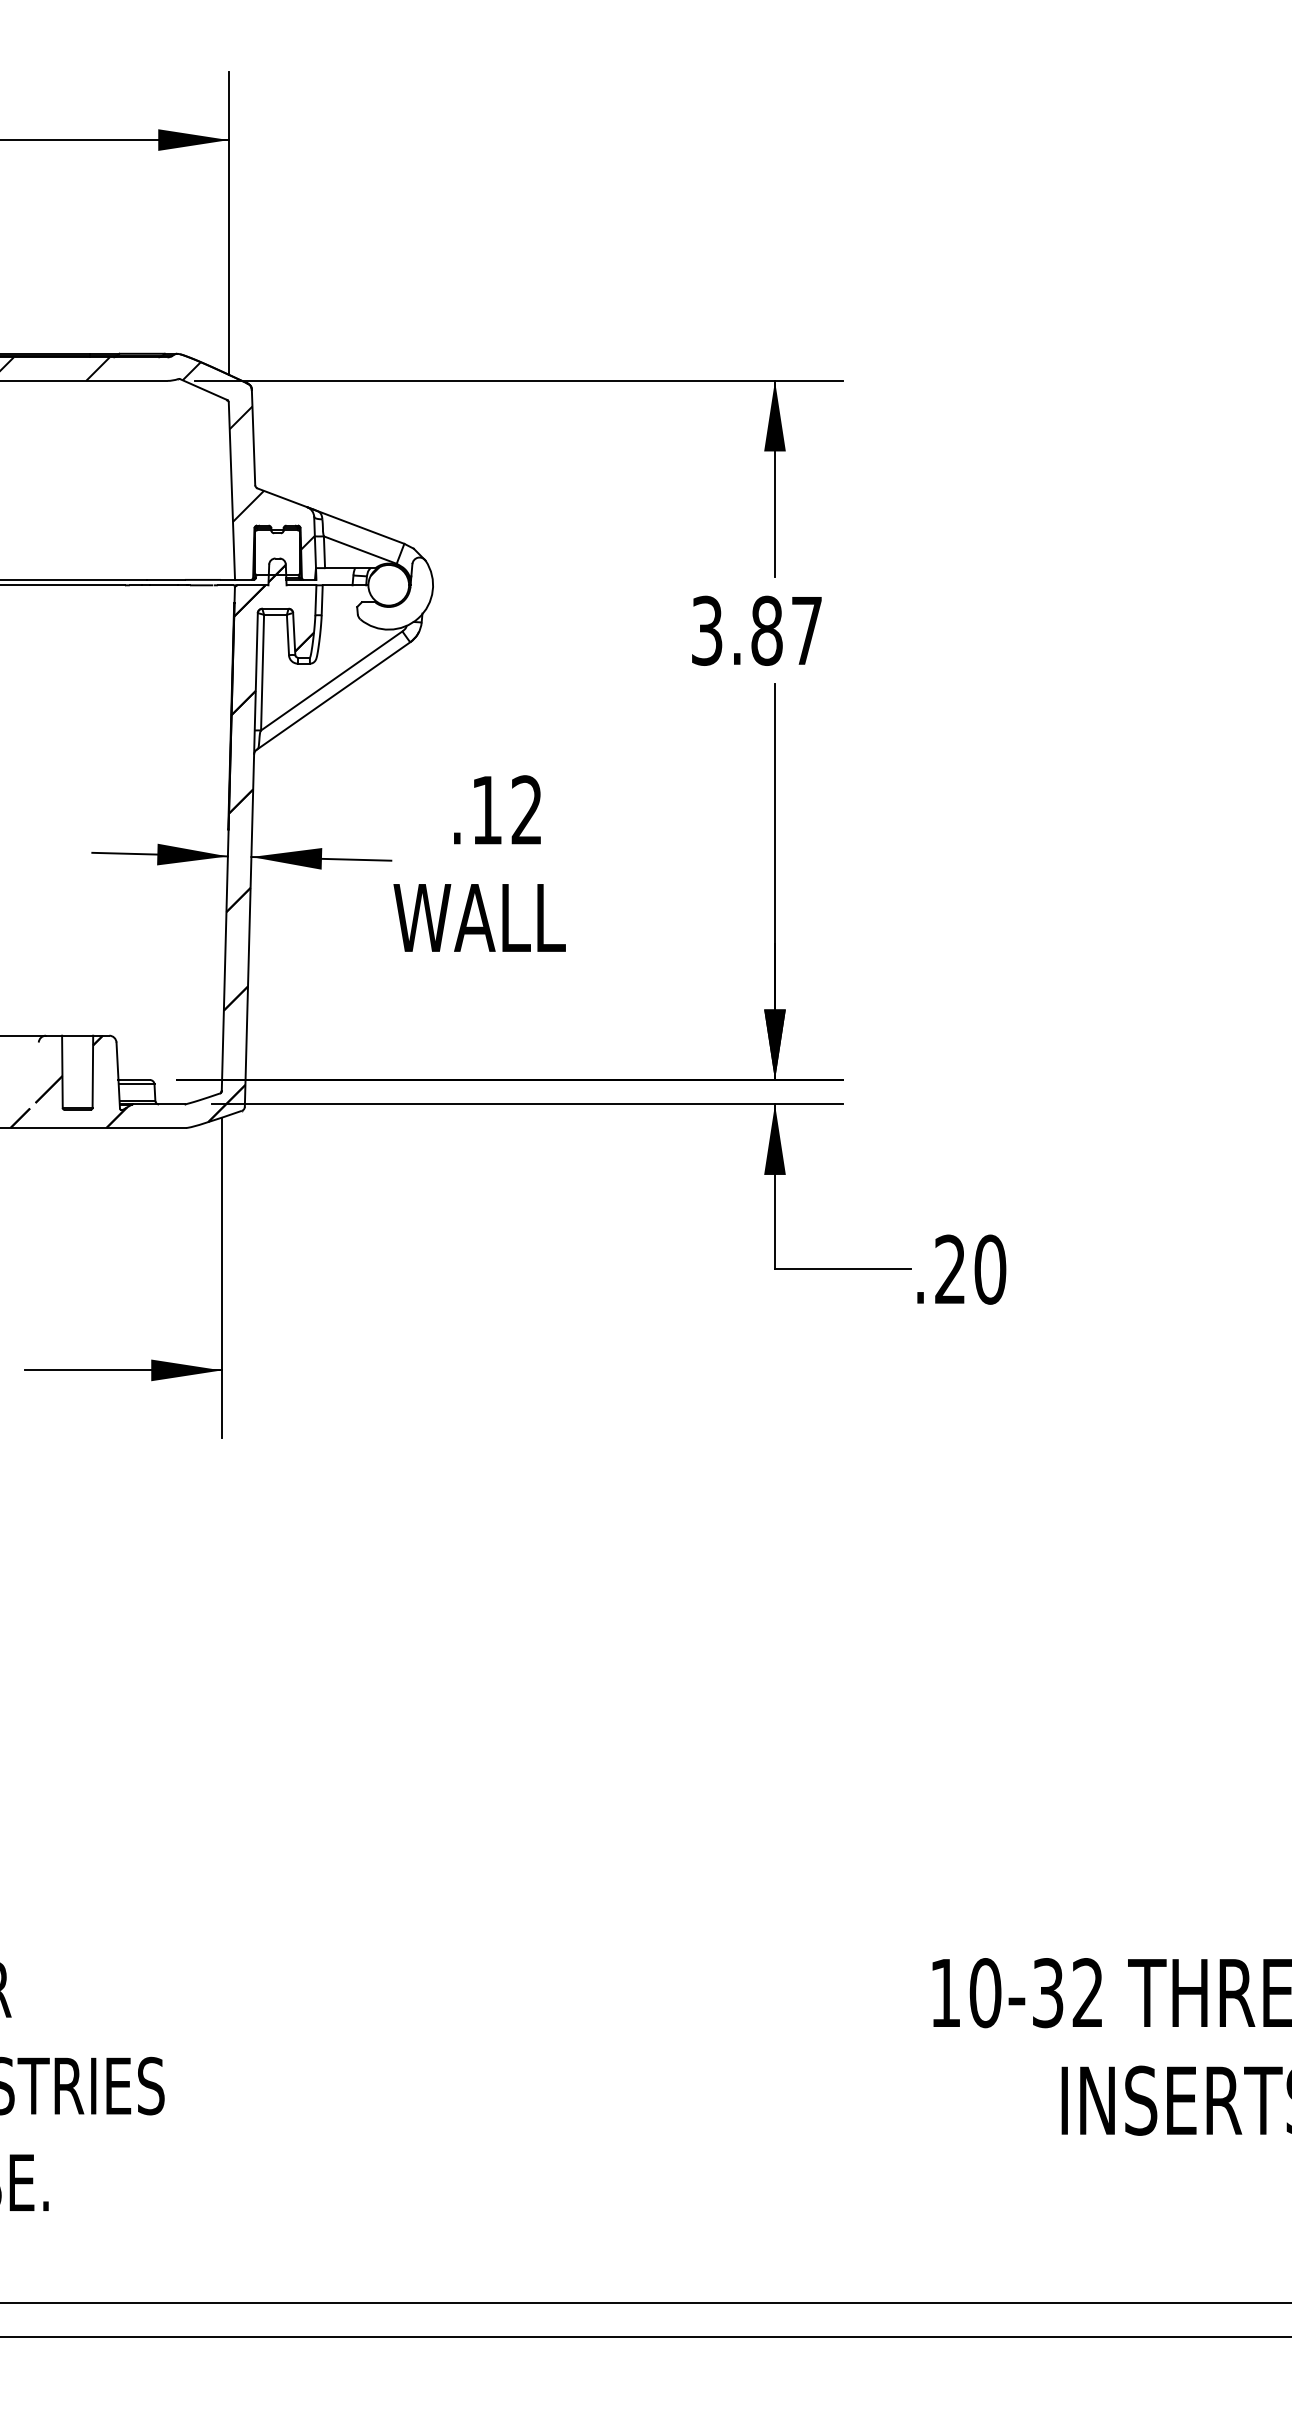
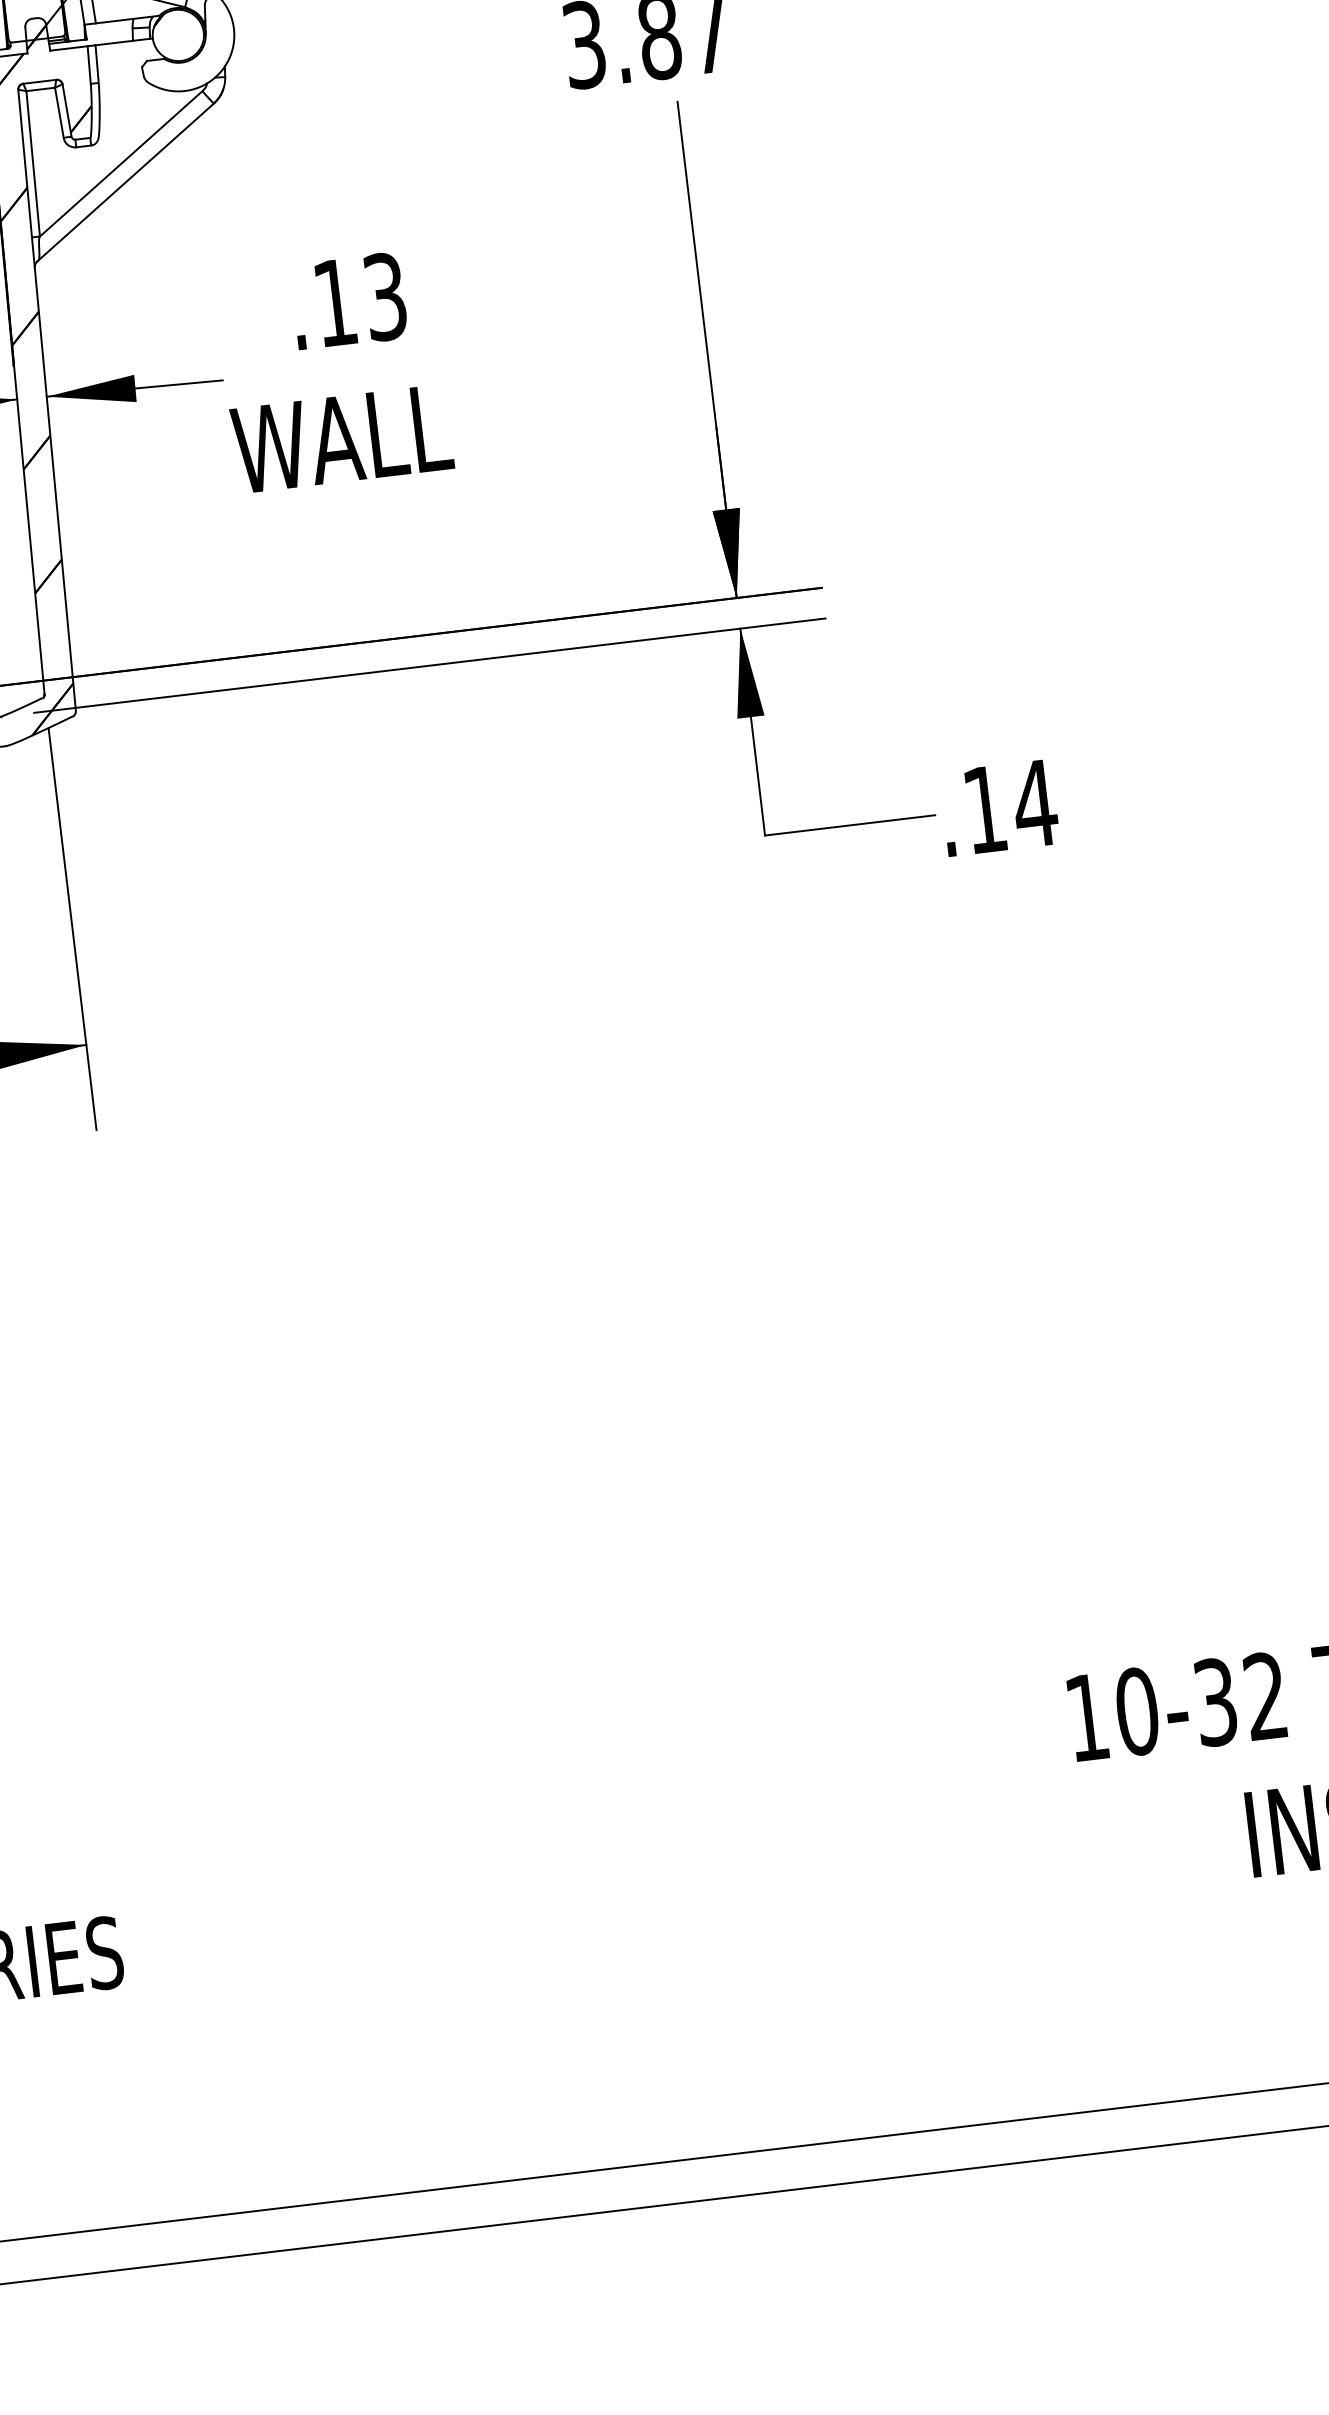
hatch: (287, 562) -> (47, 21), added
text: (526, 810) -> (384, 297), .12 -> .13
text: (970, 1269) -> (1010, 806), .20 -> .14

